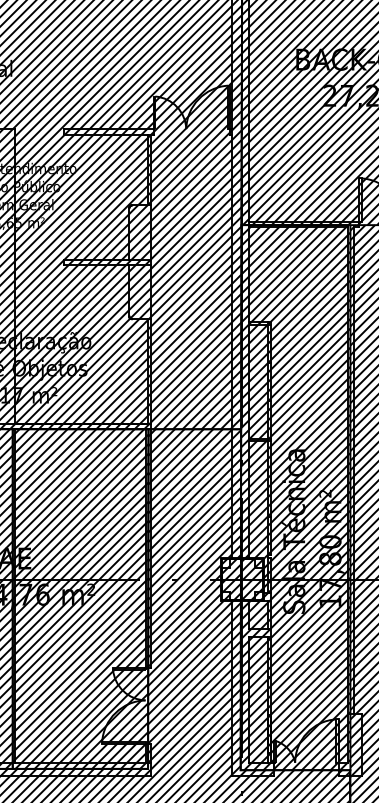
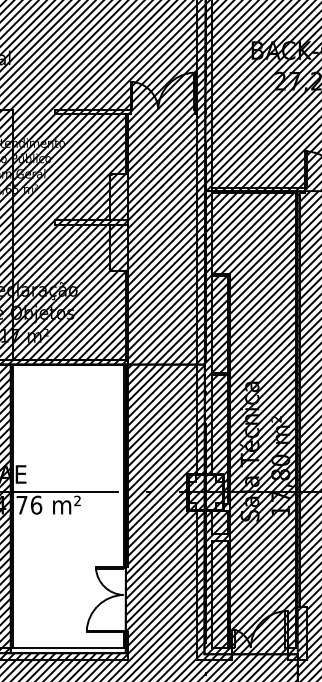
hatch: (80, 598) -> (68, 508), removed

